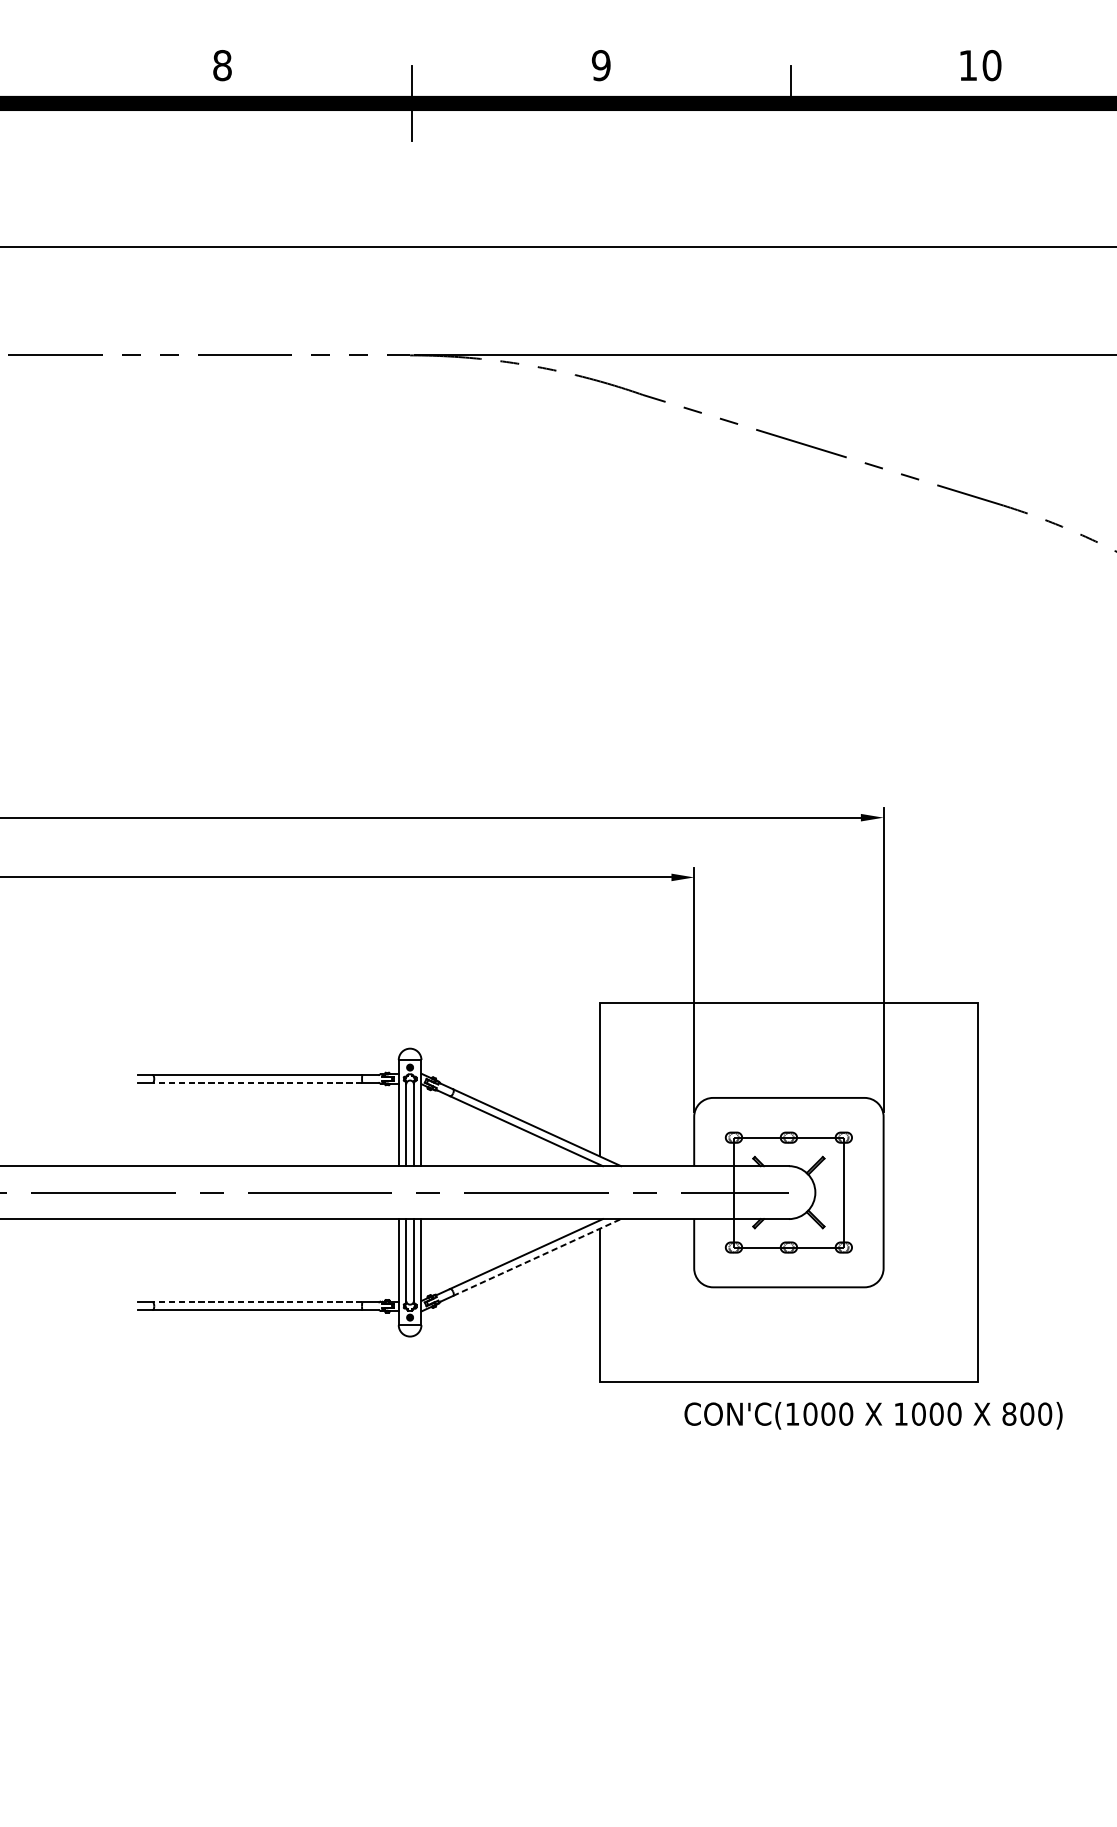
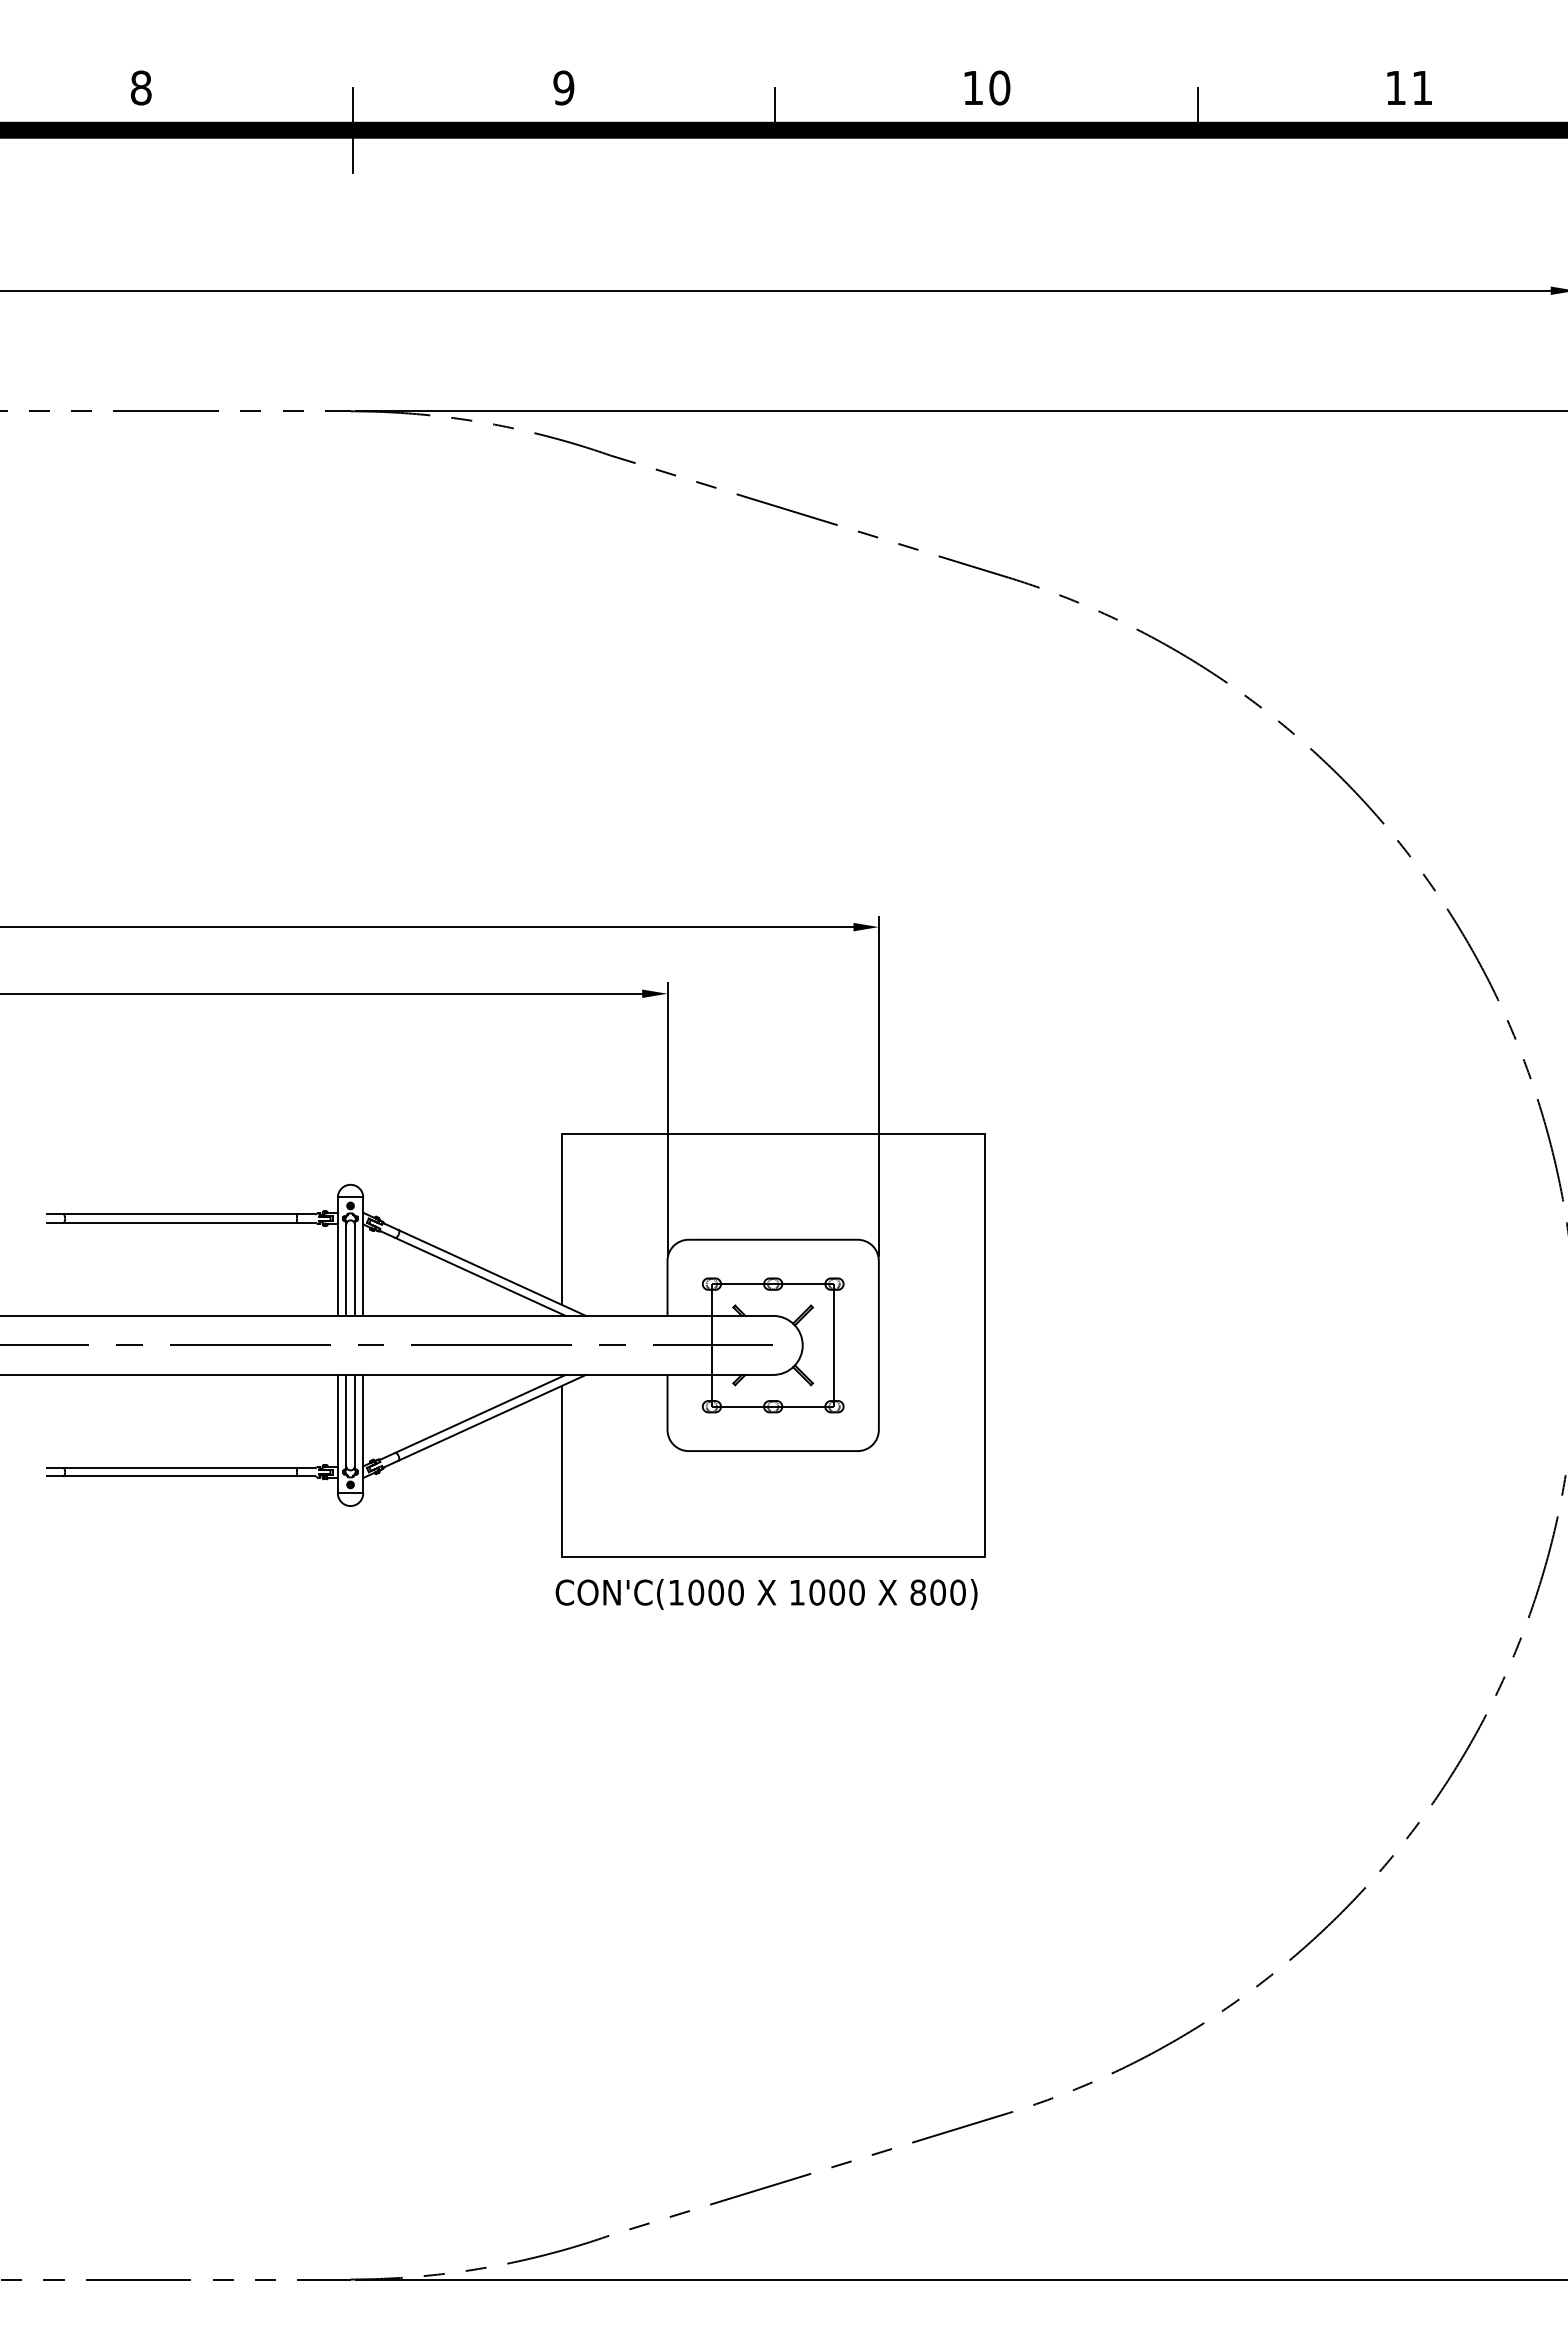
line: (257, 1082) -> (180, 1222), dashed -> solid
line: (537, 1257) -> (492, 1417), dashed -> solid
line: (257, 1302) -> (180, 1468), dashed -> solid
text: (873, 1415) -> (766, 1594), moved

